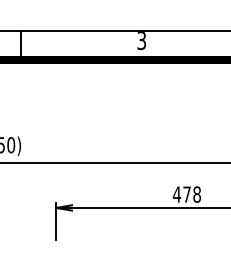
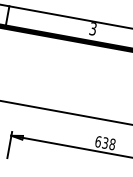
text: (181, 194) -> (101, 142), 478 -> 638

